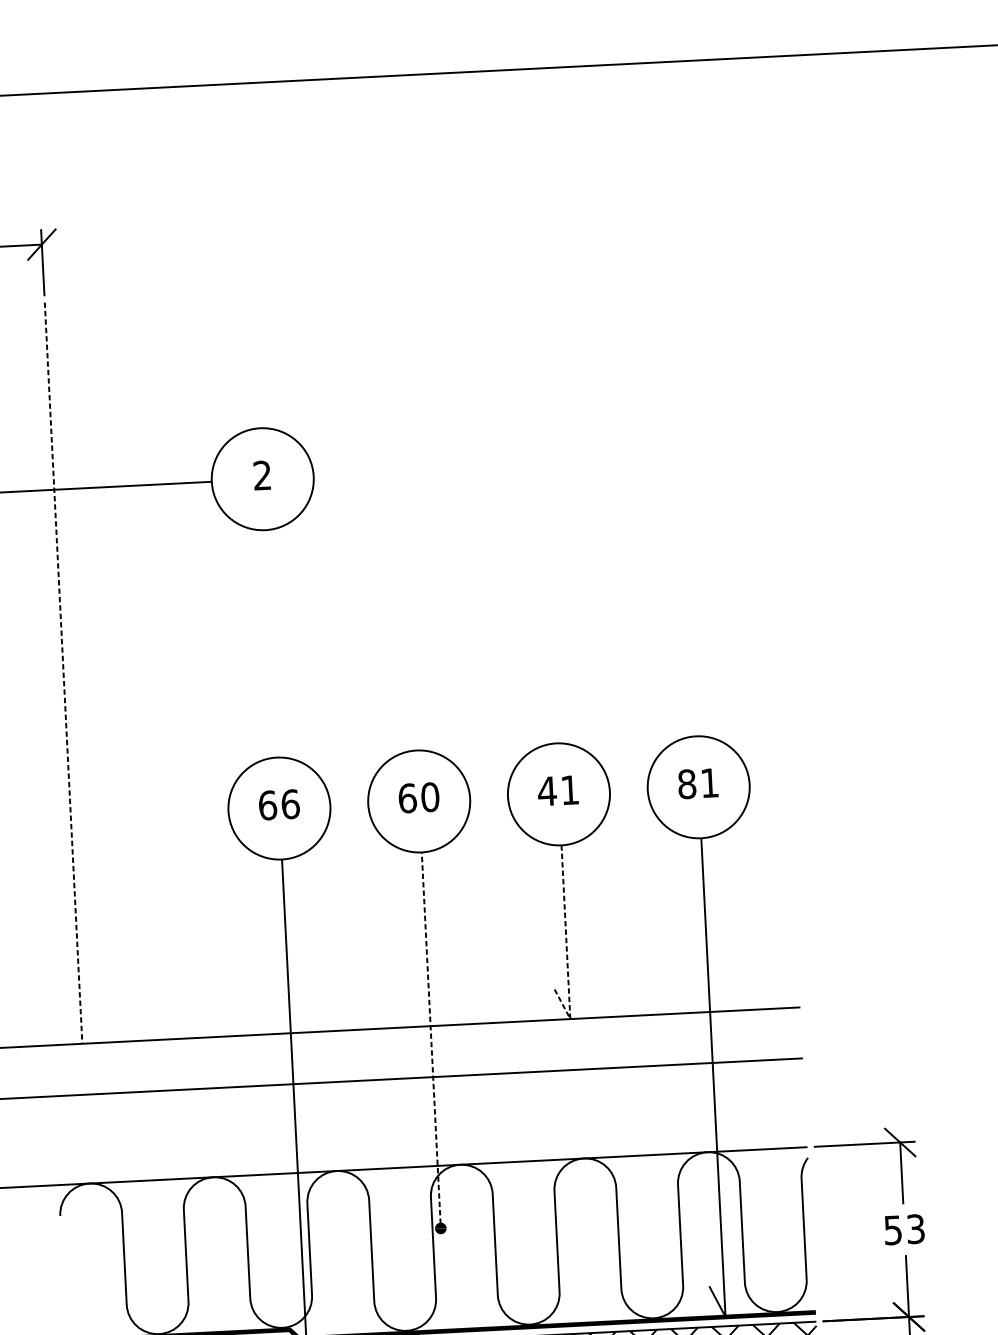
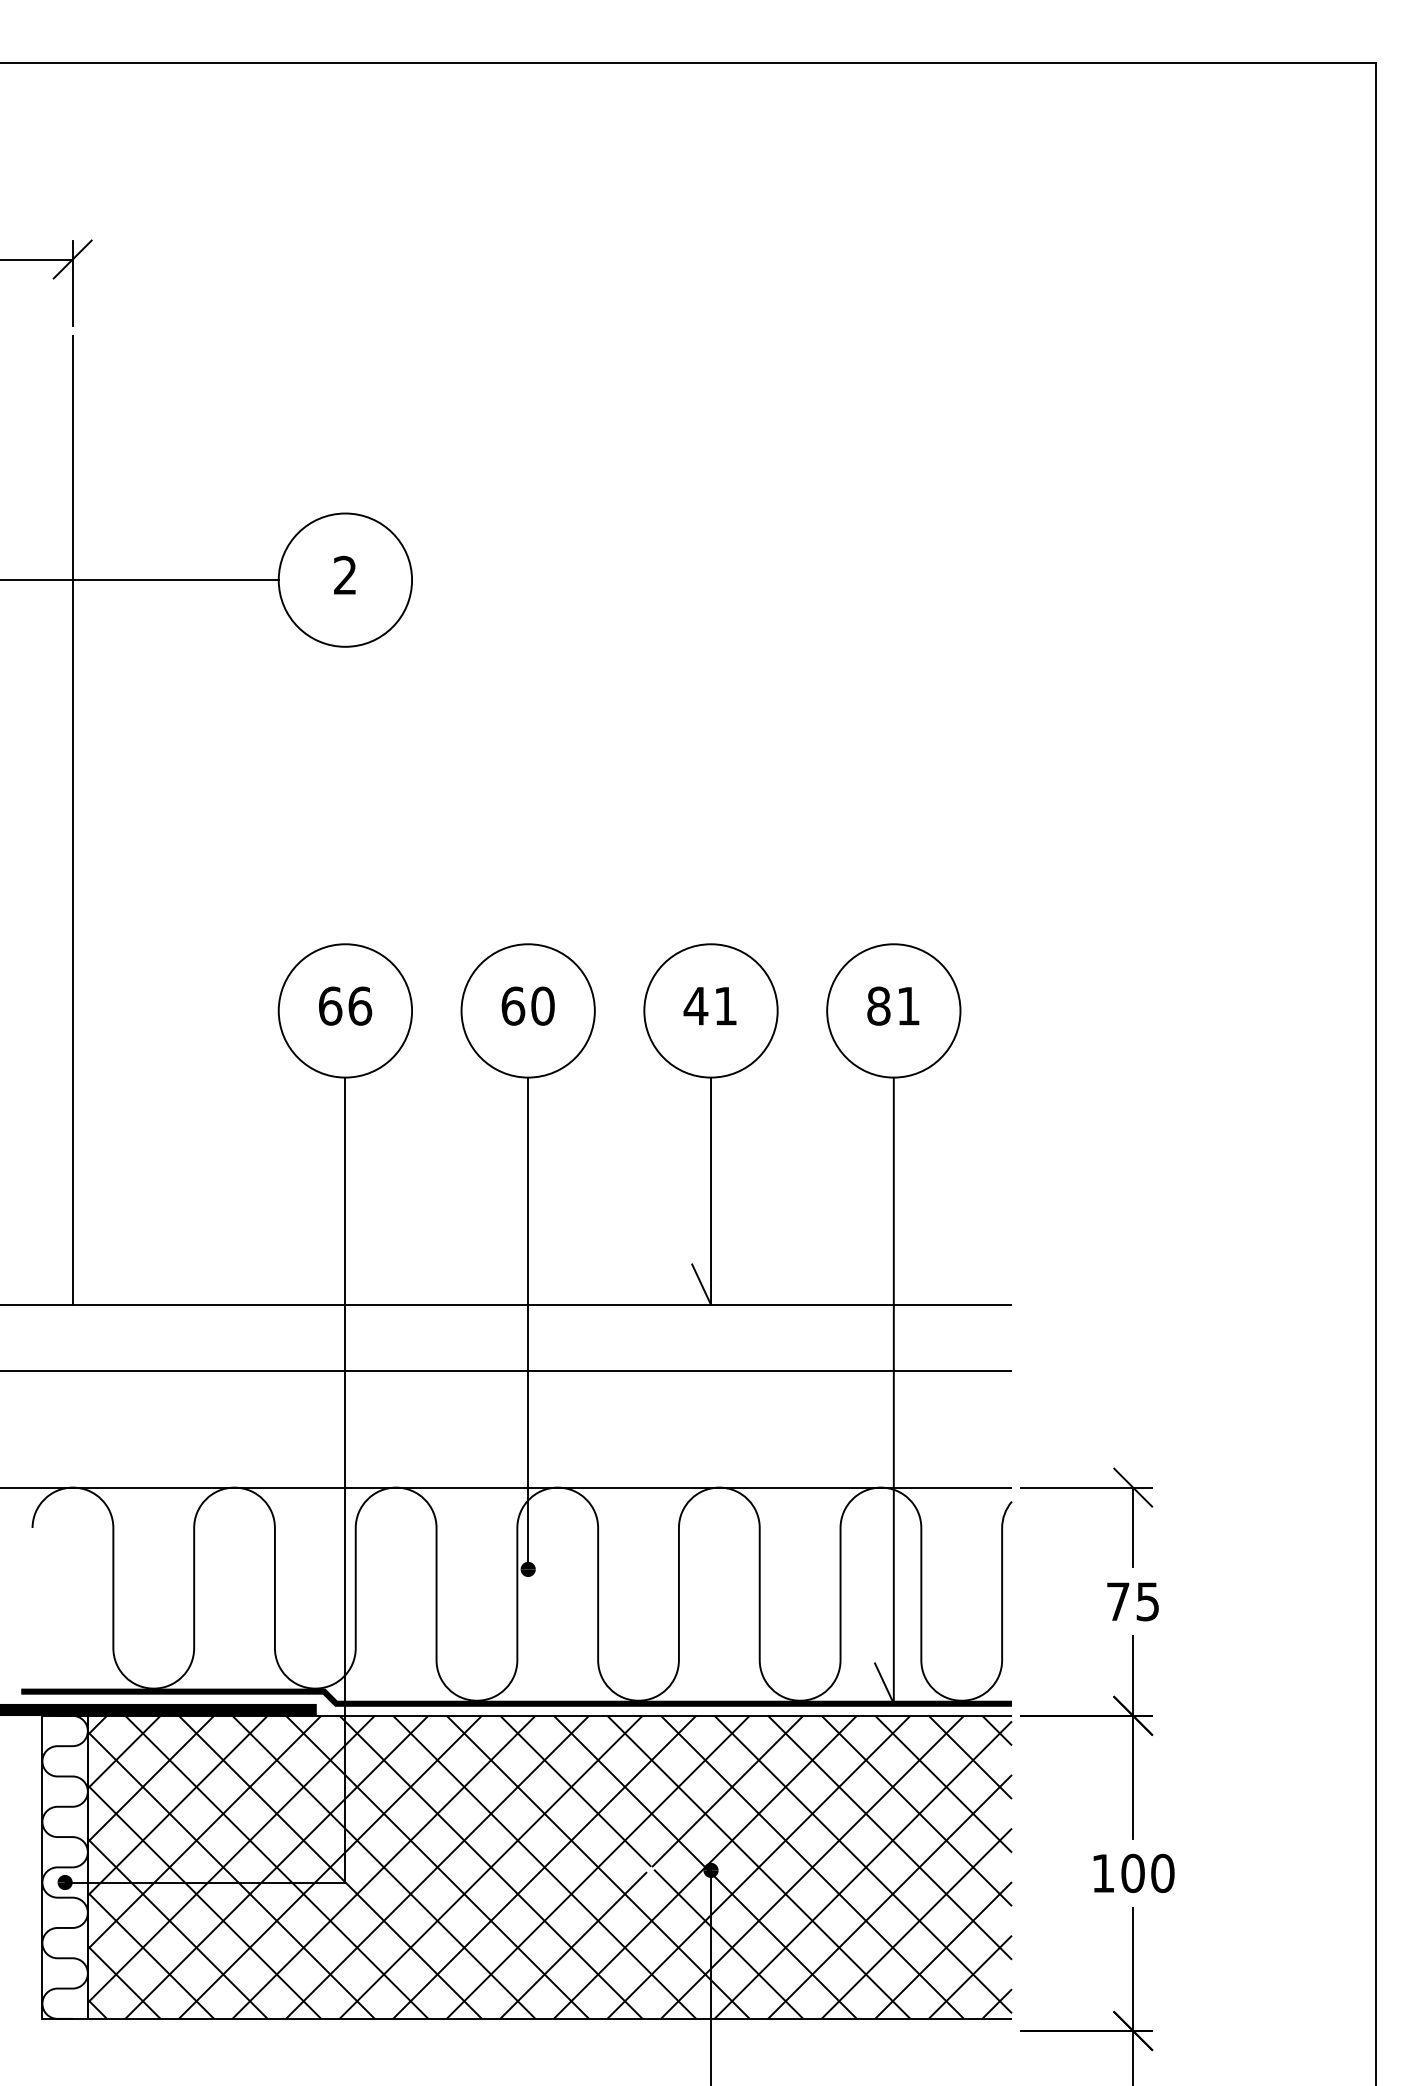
line: (63, 673) -> (72, 820), dashed -> solid
line: (567, 950) -> (711, 1215), dashed -> solid
line: (431, 1038) -> (528, 1320), dashed -> solid
text: (904, 1229) -> (1133, 1601), 53 -> 75

